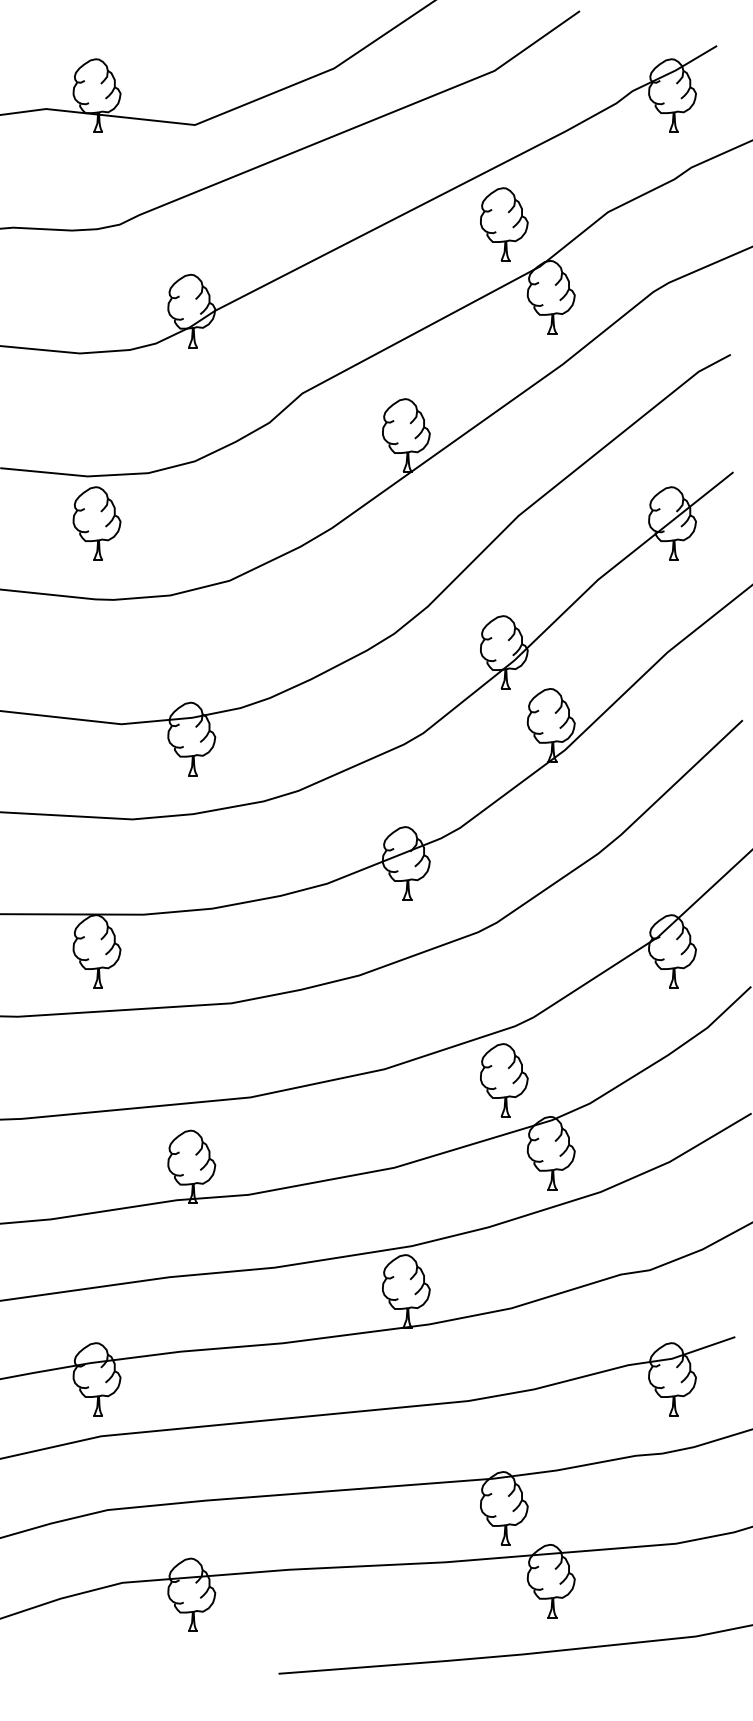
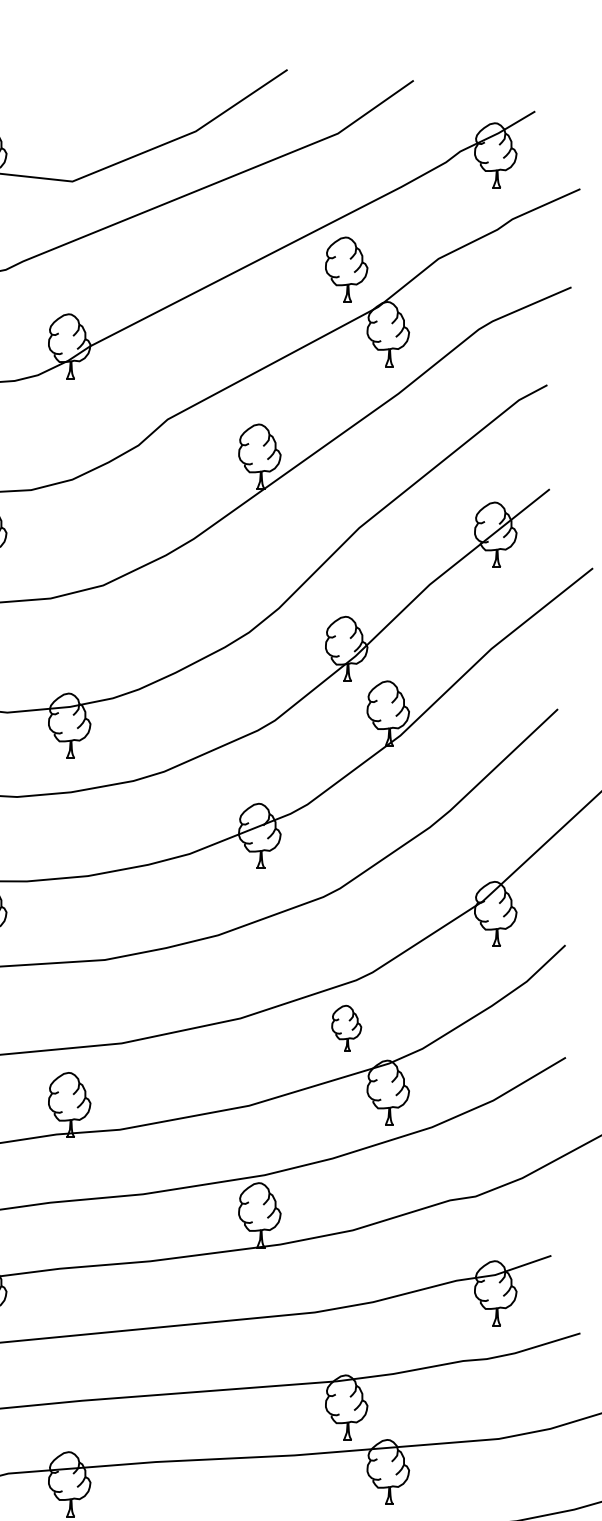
part: (504, 1080) -> (346, 1028), size x0.7

